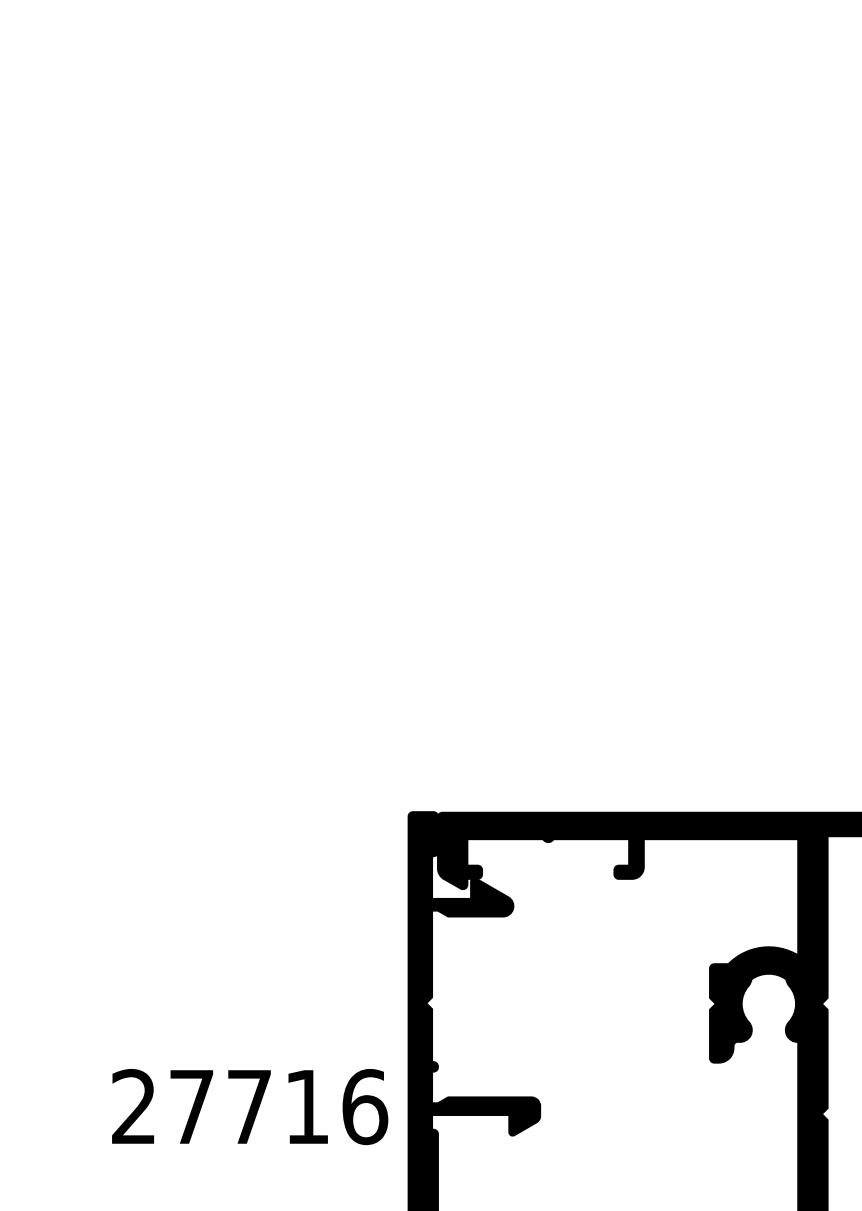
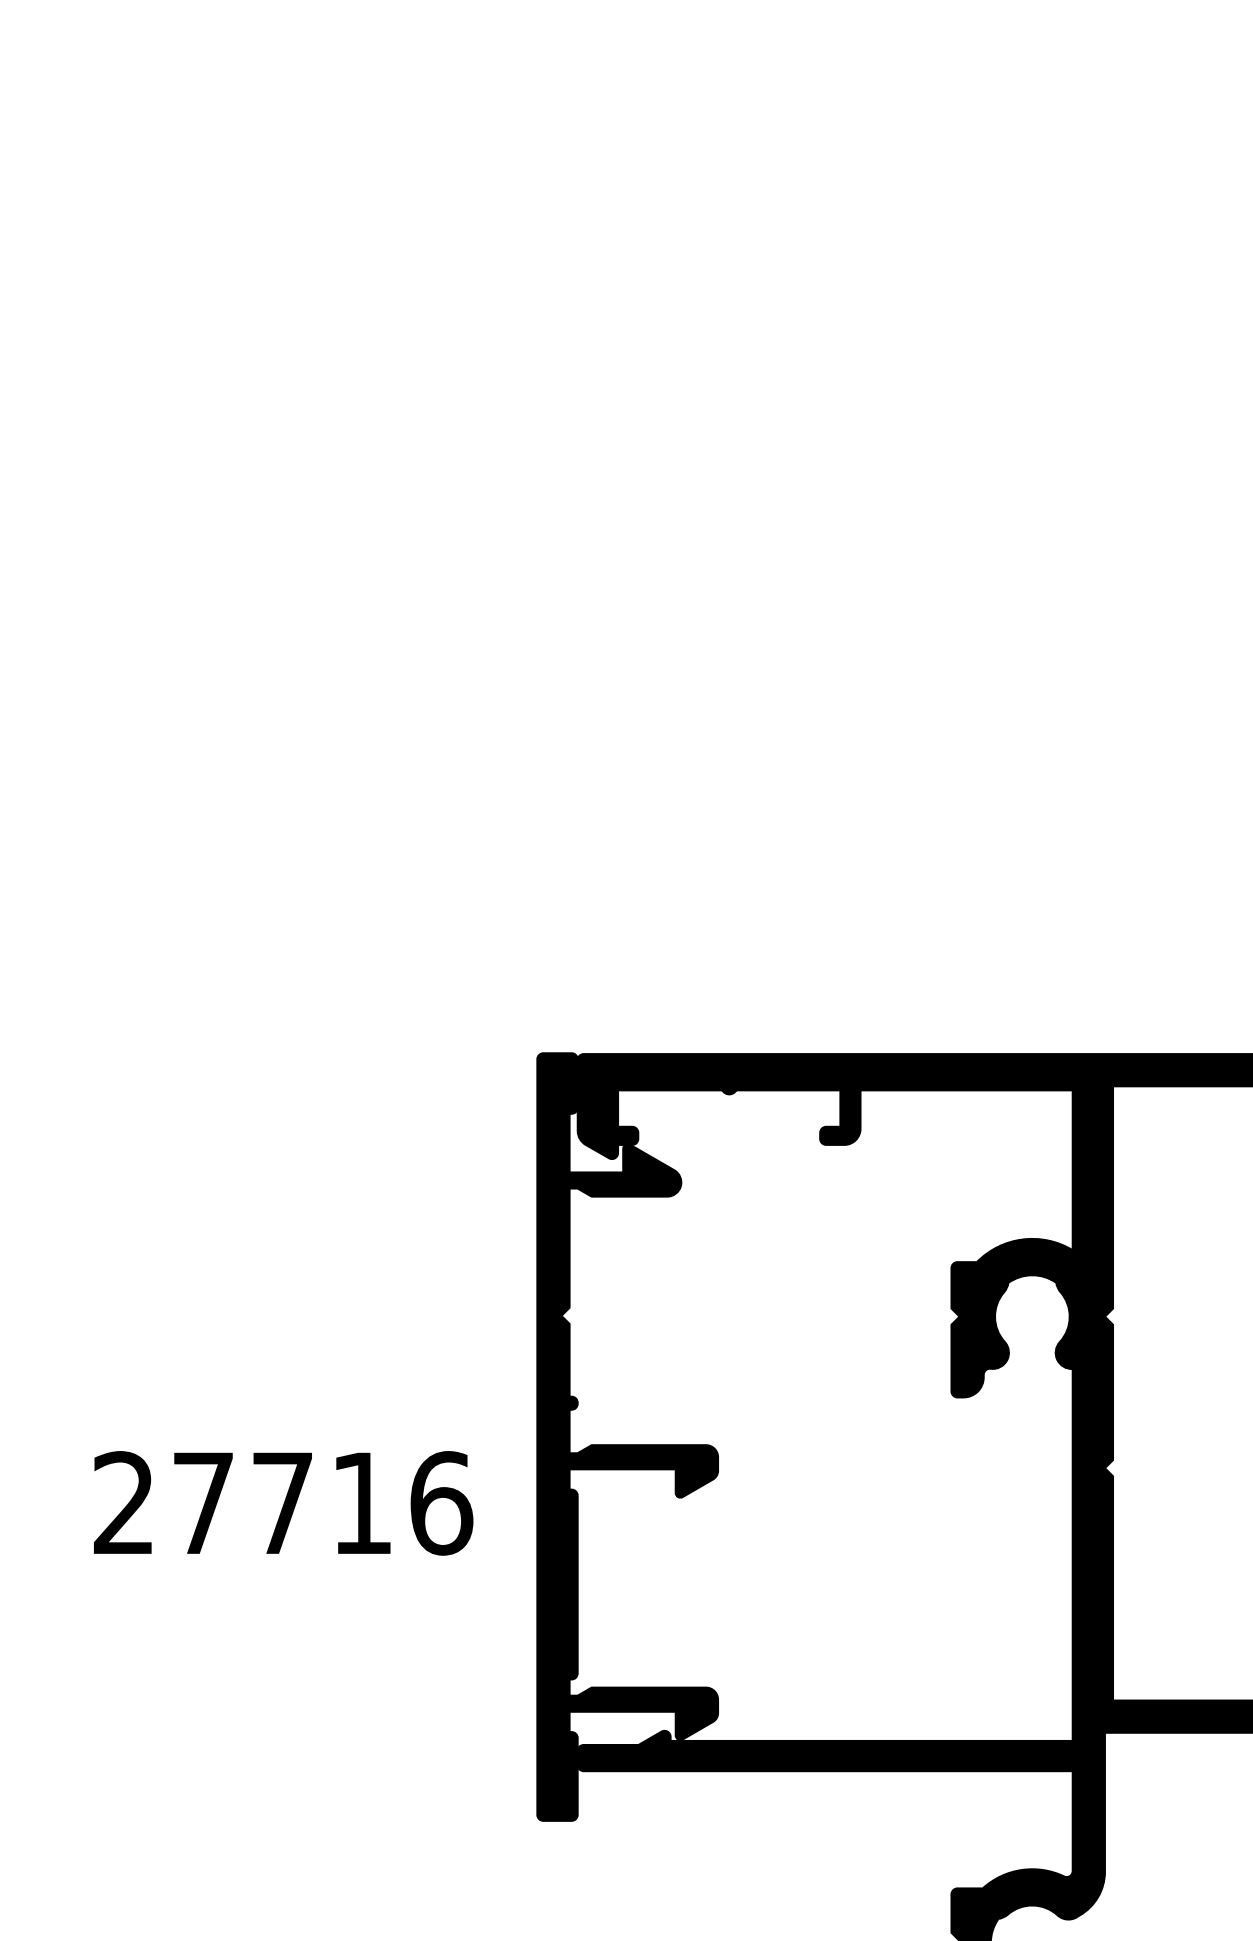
text: (250, 1107) -> (283, 1503), moved

